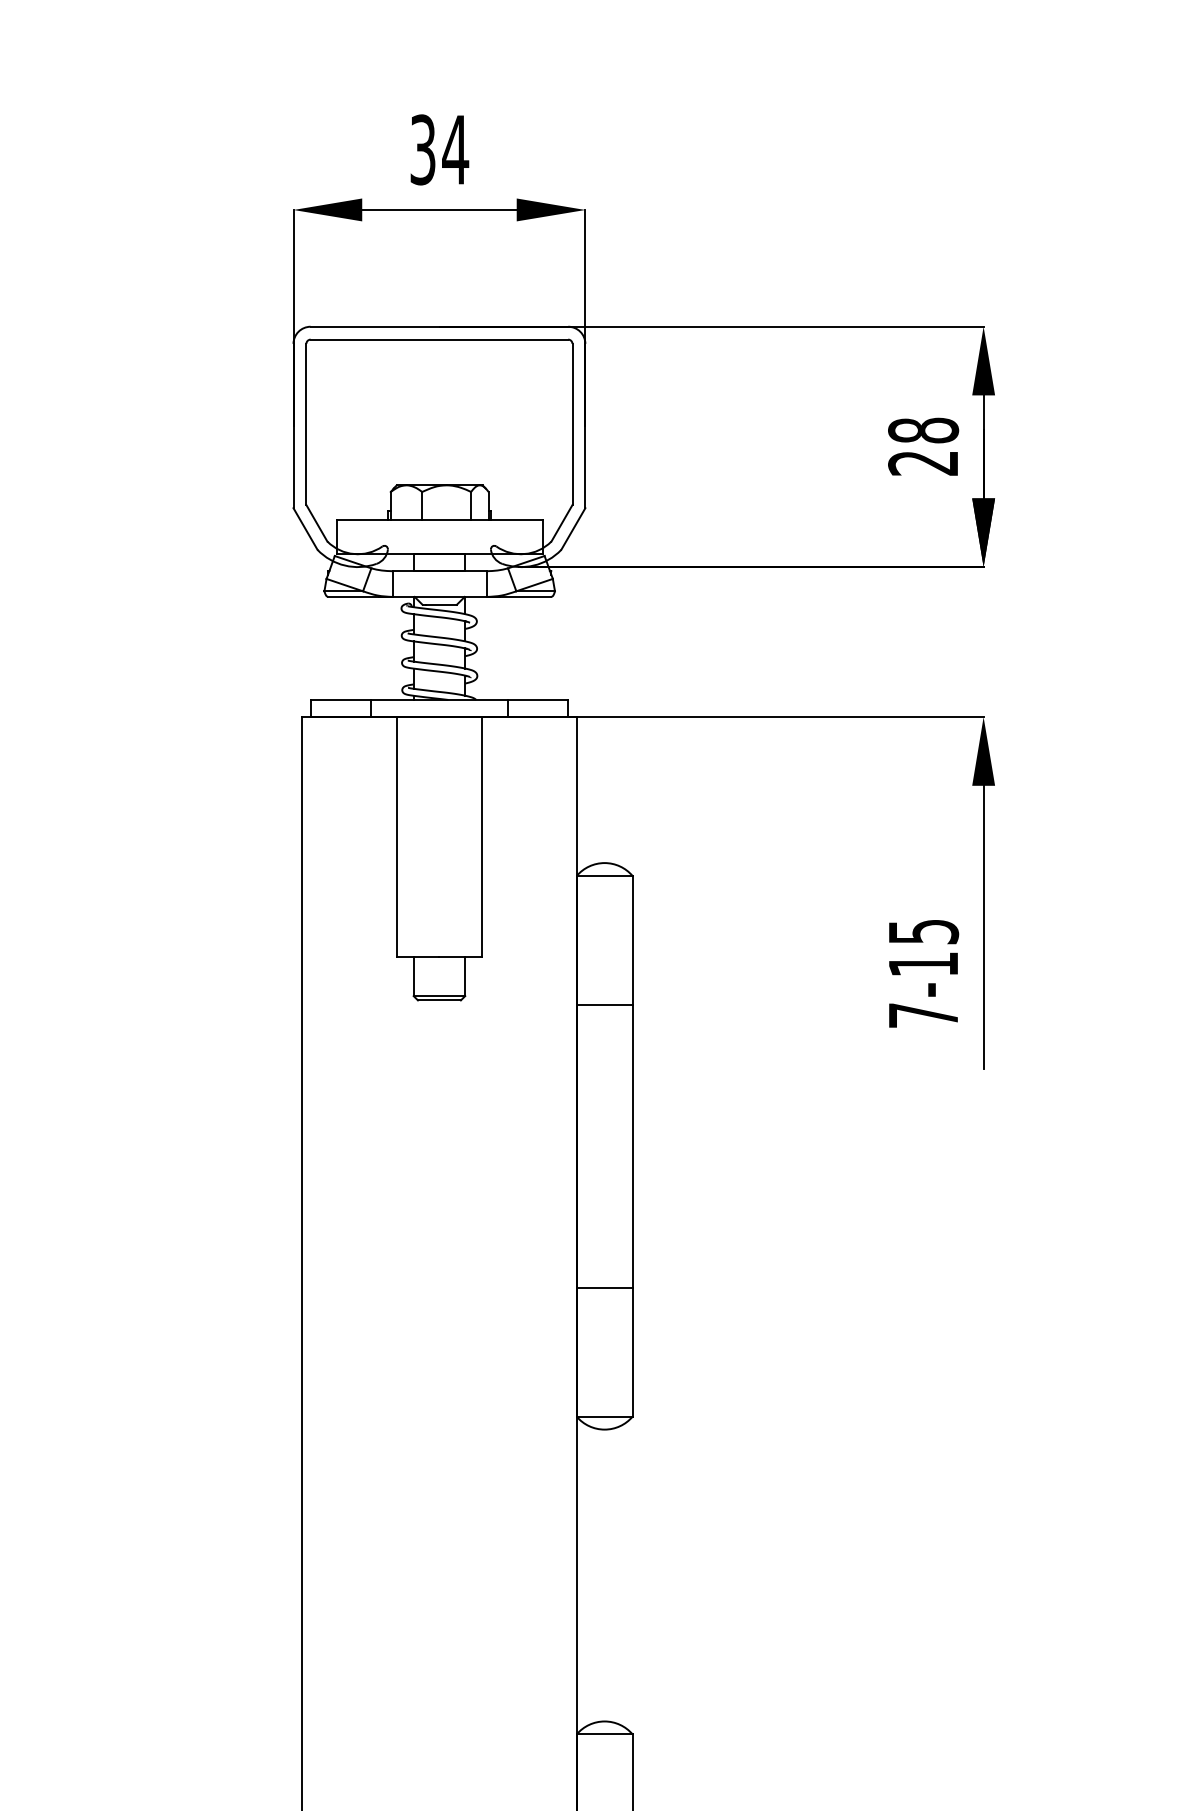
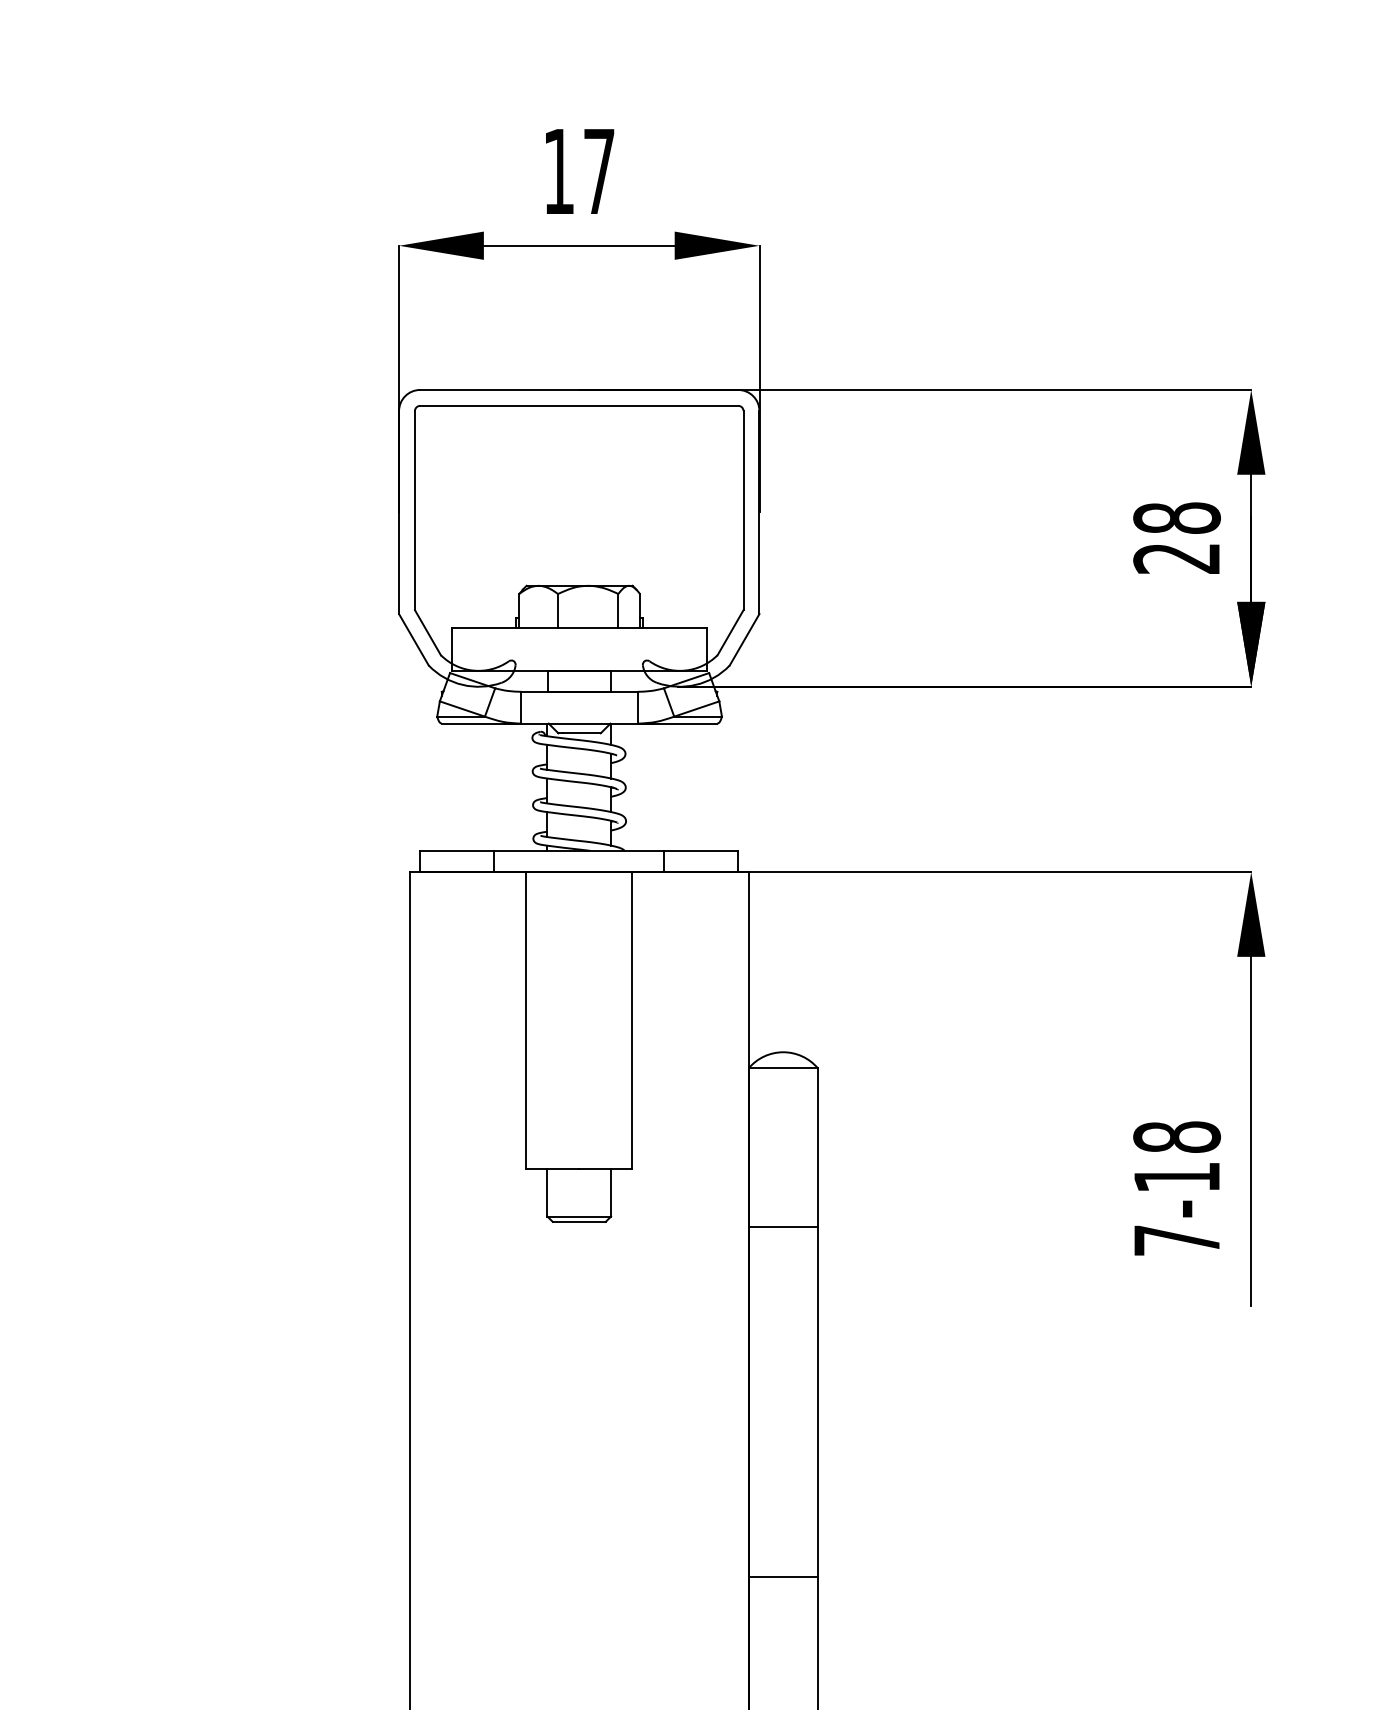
text: (439, 149) -> (579, 171), 34 -> 17
text: (923, 931) -> (1177, 1136), 7-15 -> 7-18

